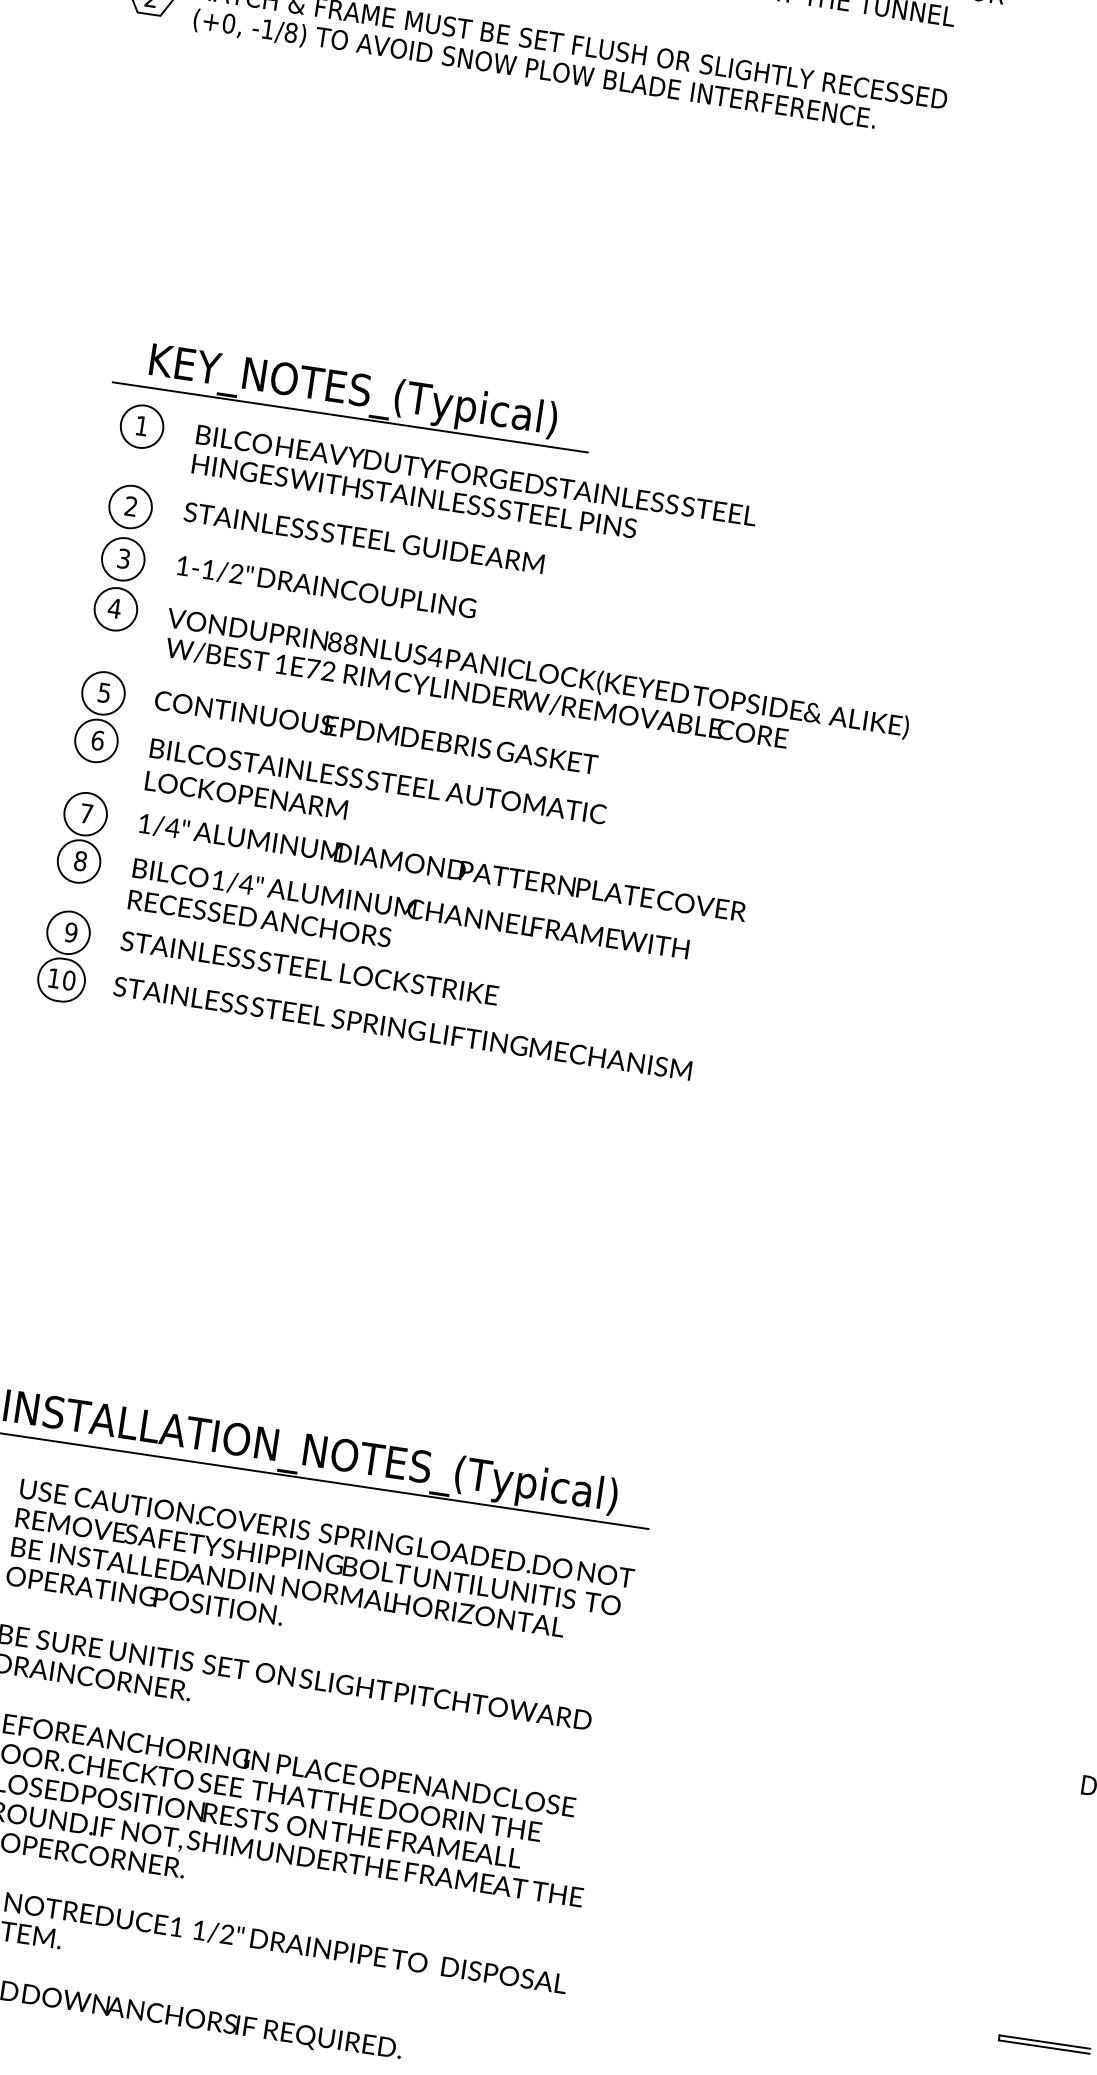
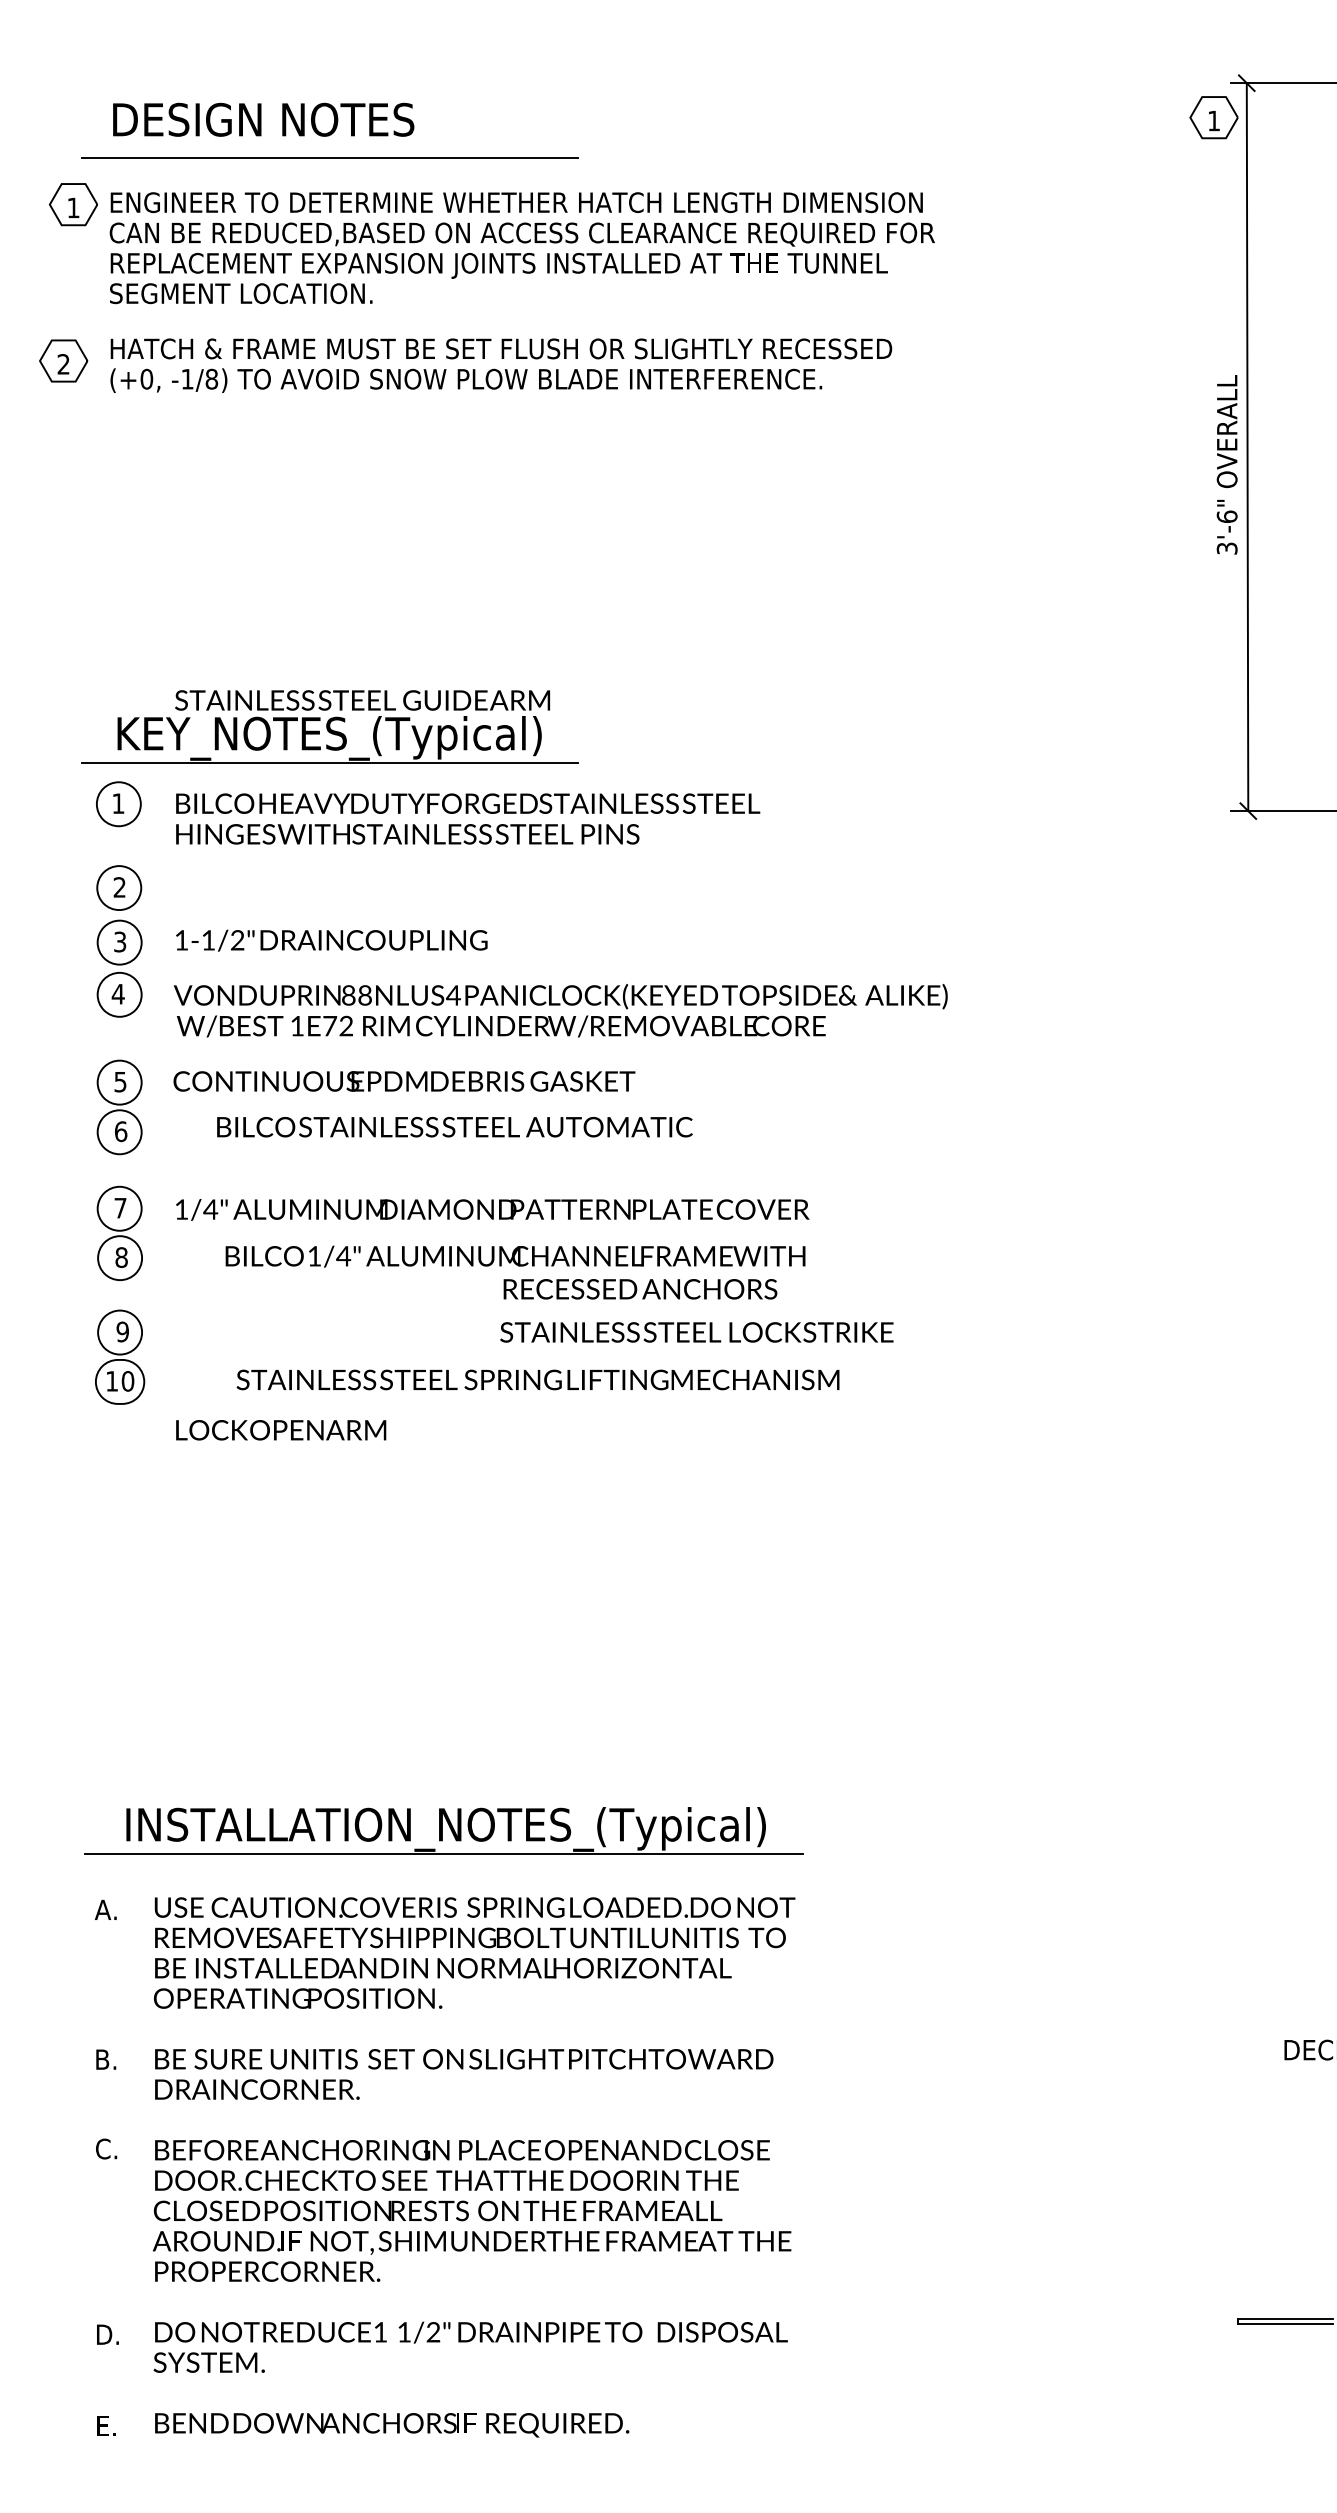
text: (364, 538) -> (362, 700), moved
text: (377, 781) -> (454, 1127), moved
text: (246, 795) -> (281, 1430), moved
text: (411, 908) -> (515, 1256), moved
text: (259, 918) -> (640, 1289), moved
text: (309, 968) -> (696, 1332), moved
text: (402, 1028) -> (537, 1379), moved

